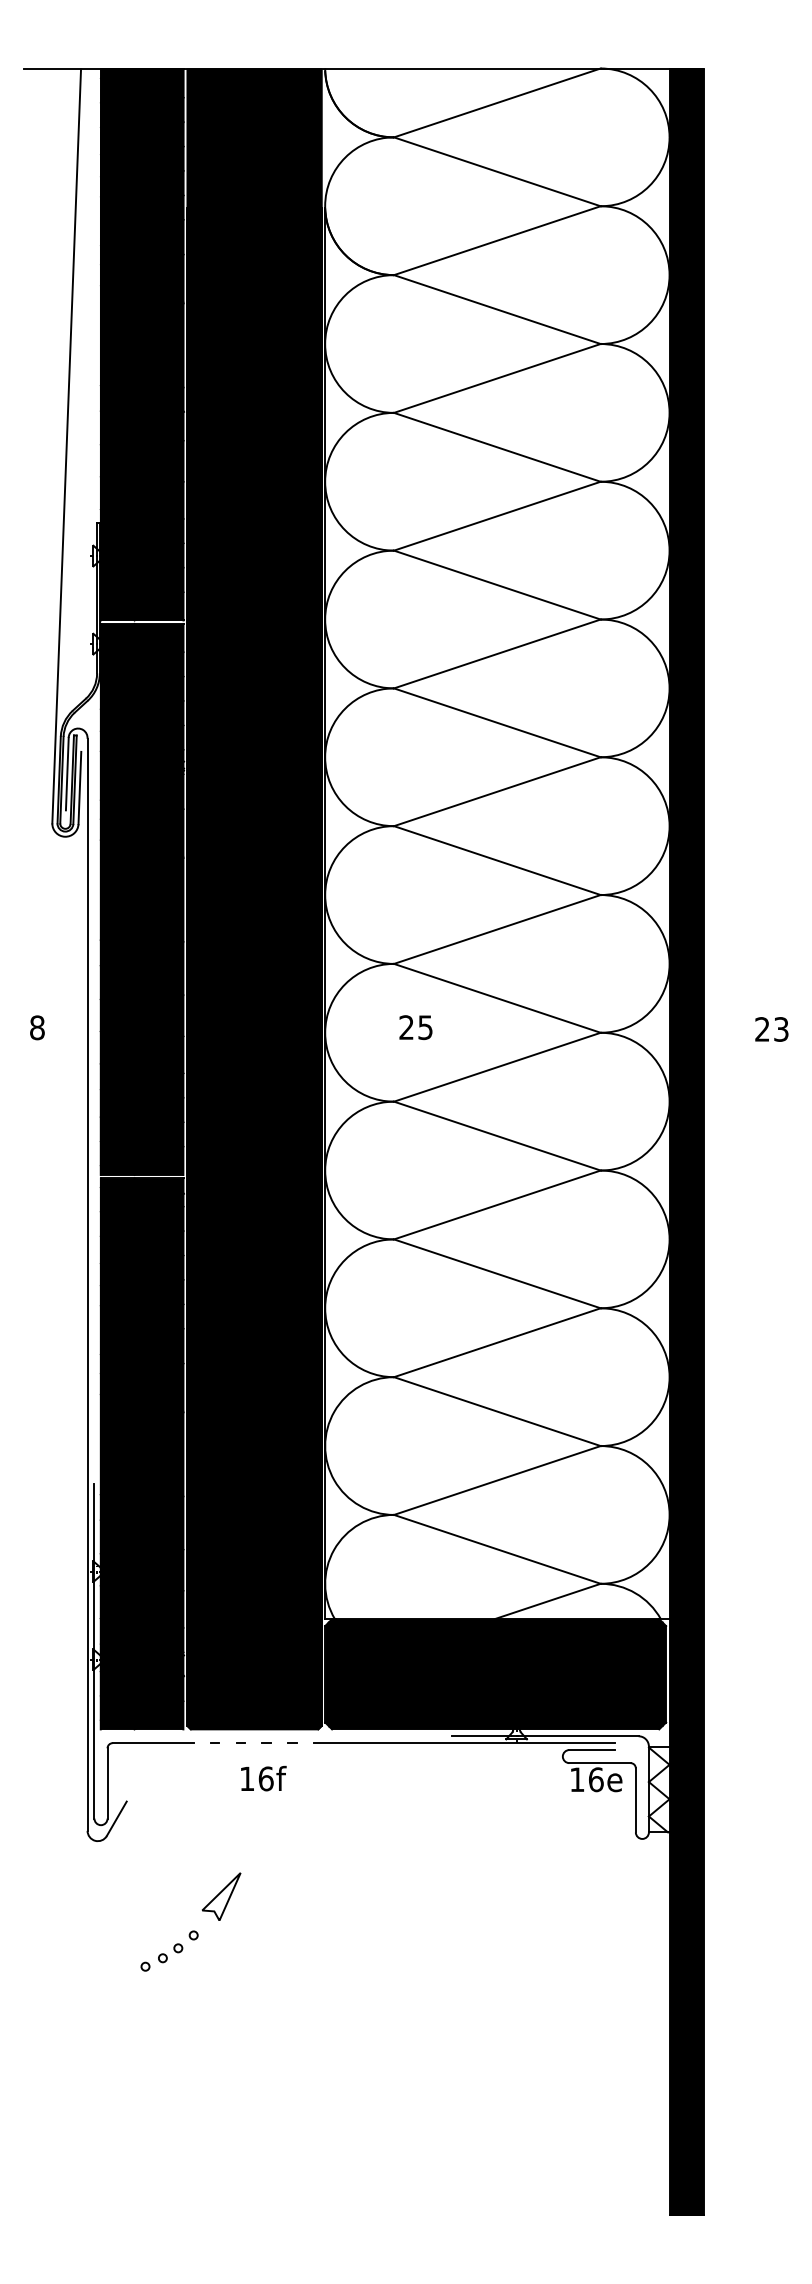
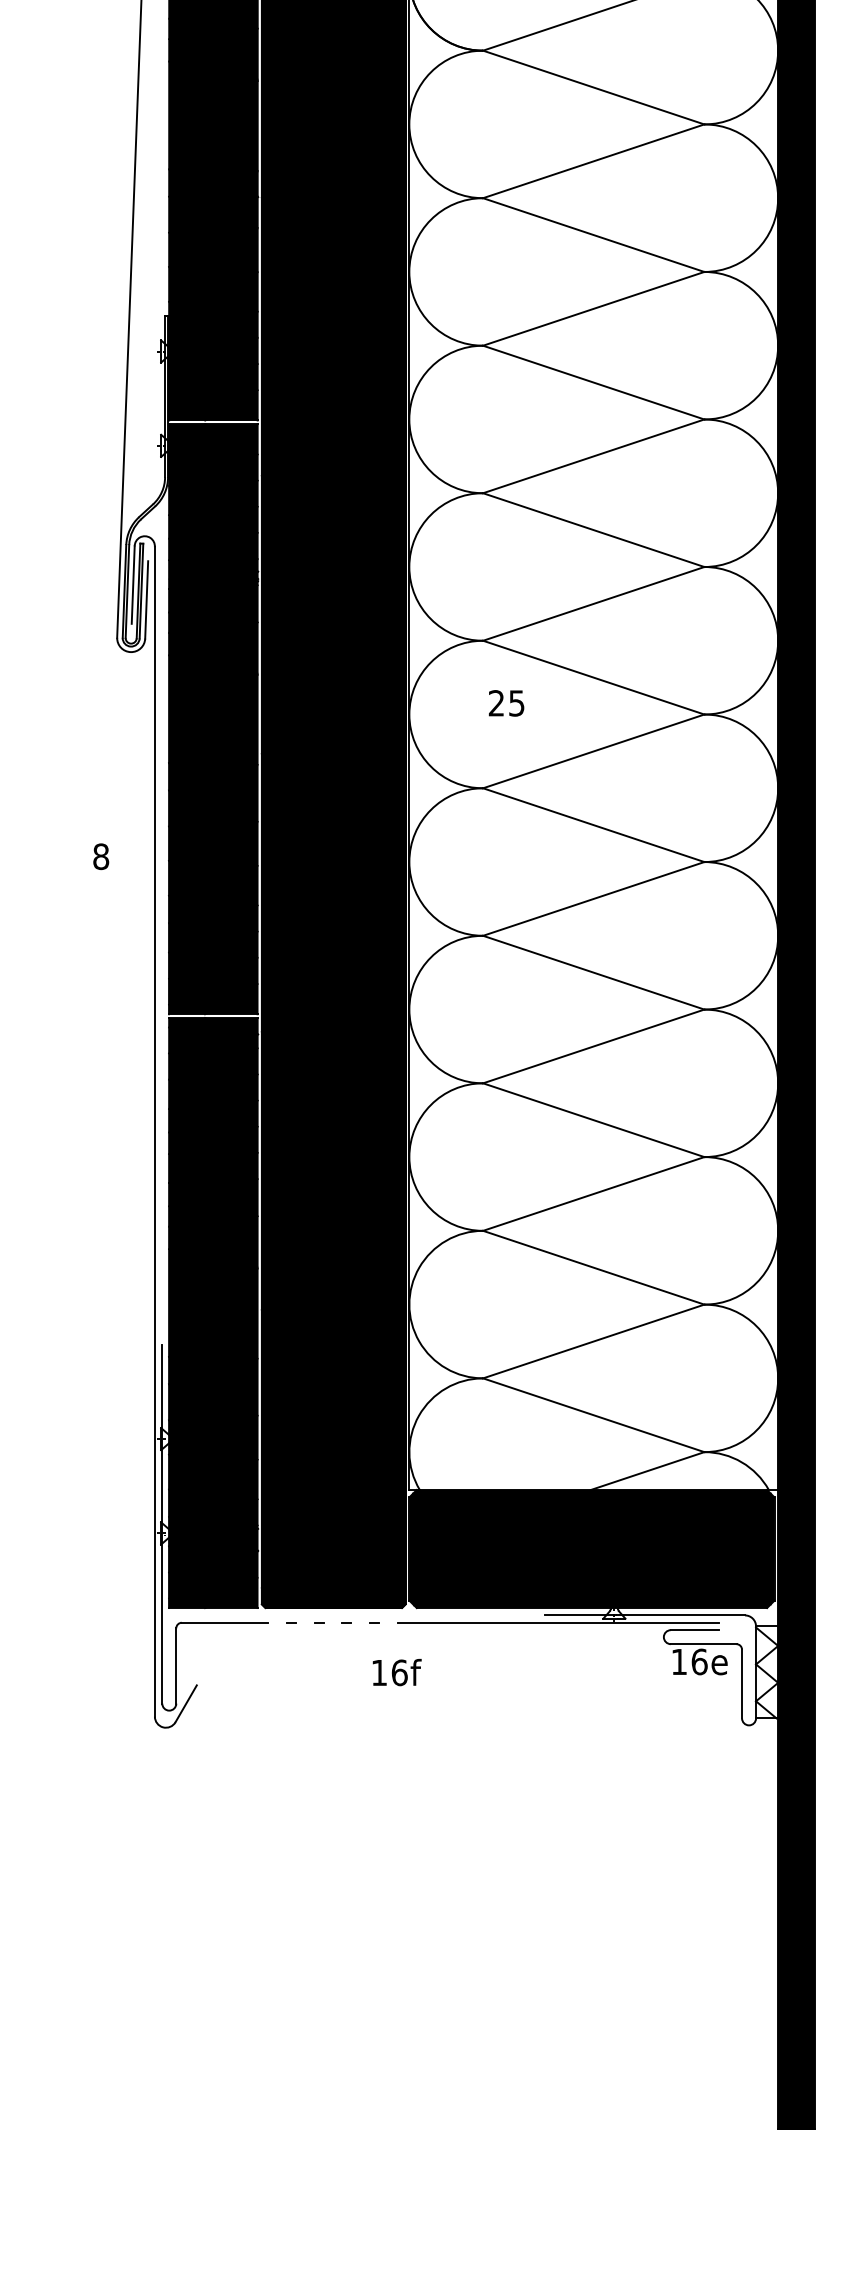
text: (415, 1027) -> (506, 703), moved
text: (263, 1778) -> (396, 1672), moved
part: (192, 1930) -> (267, 1823), removed

